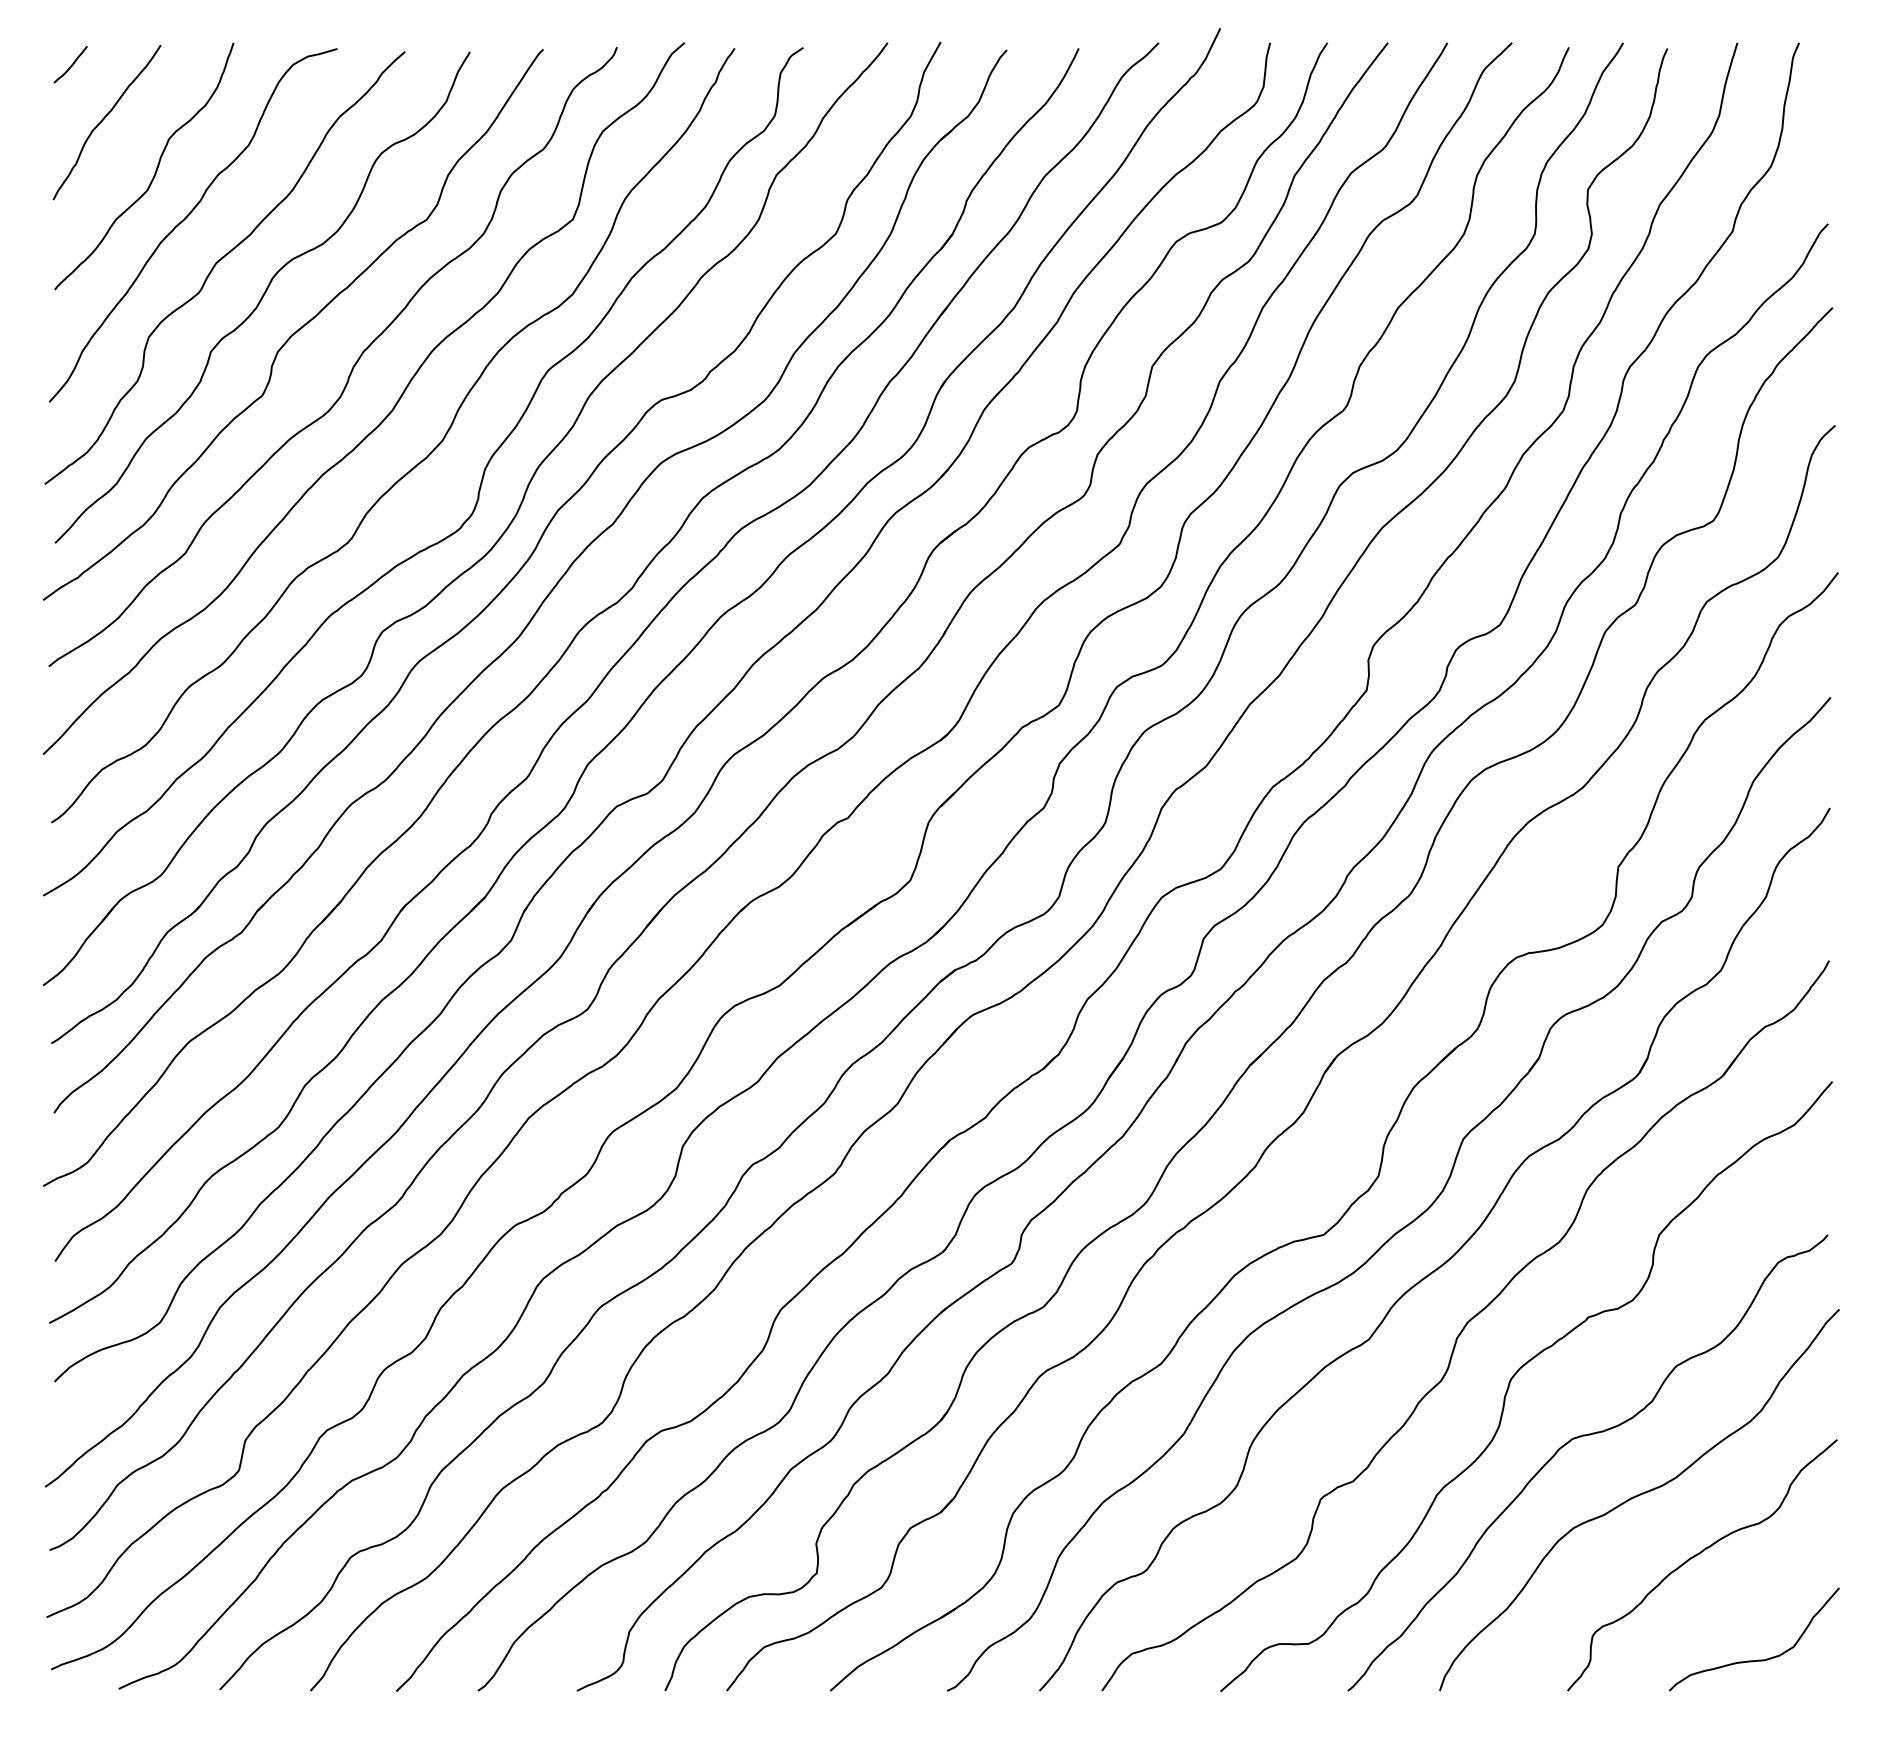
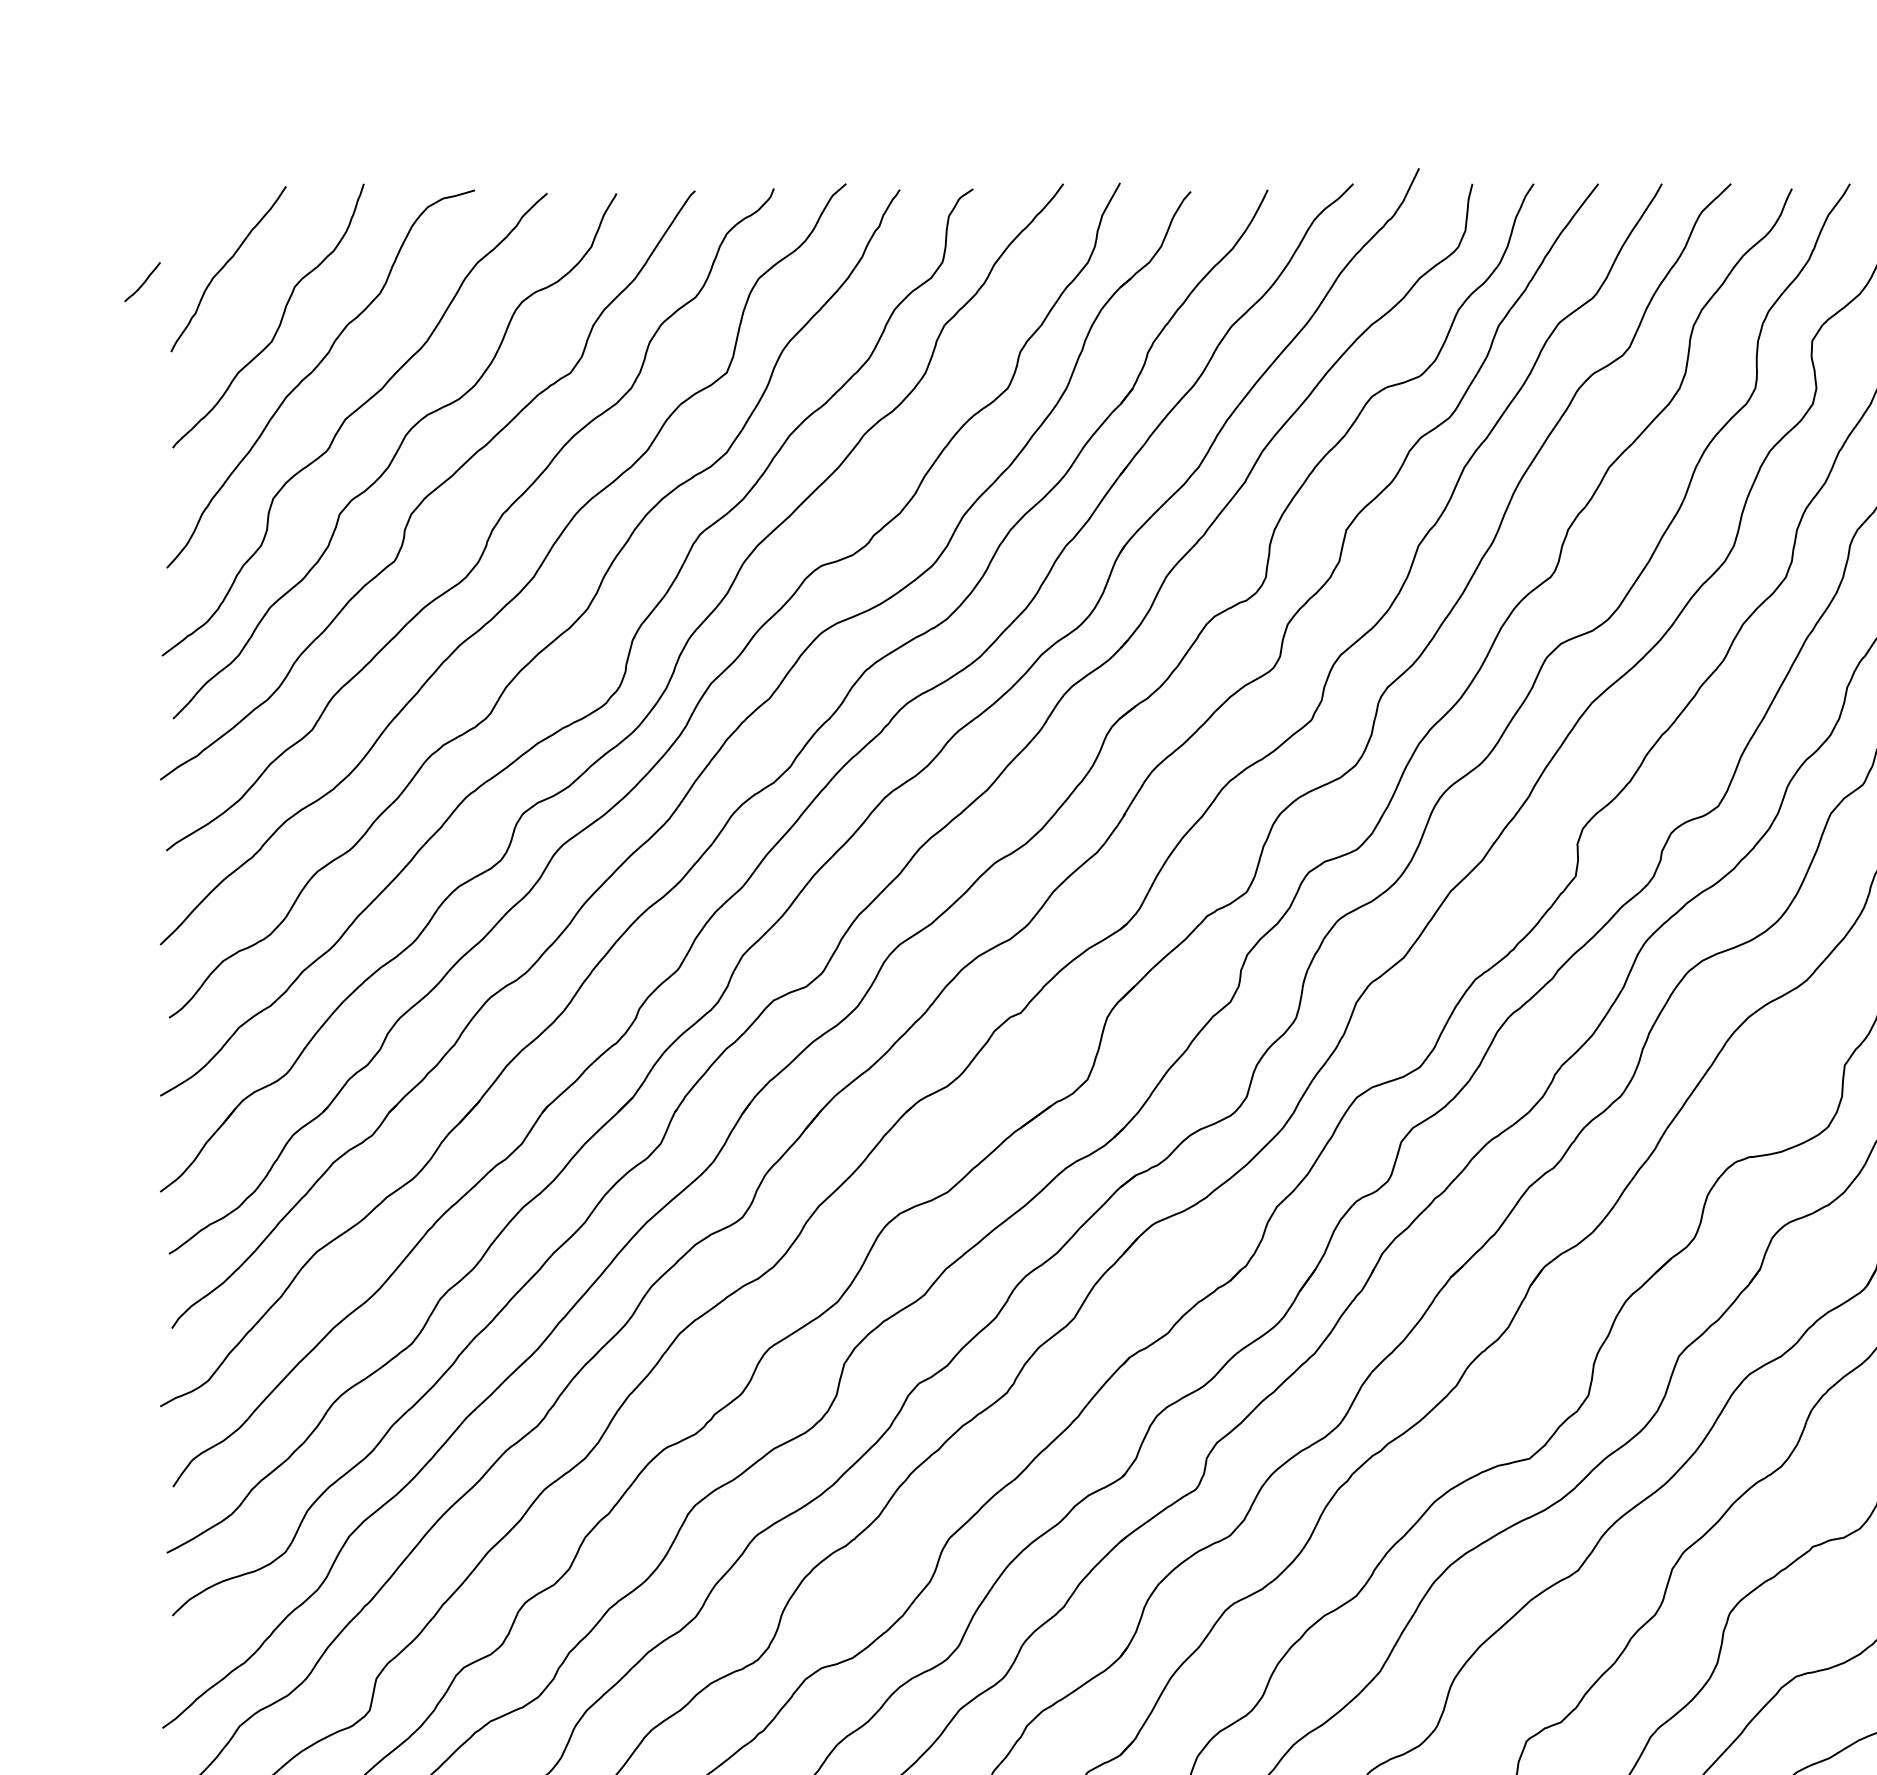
curve: (71, 64) -> (143, 281), moved

